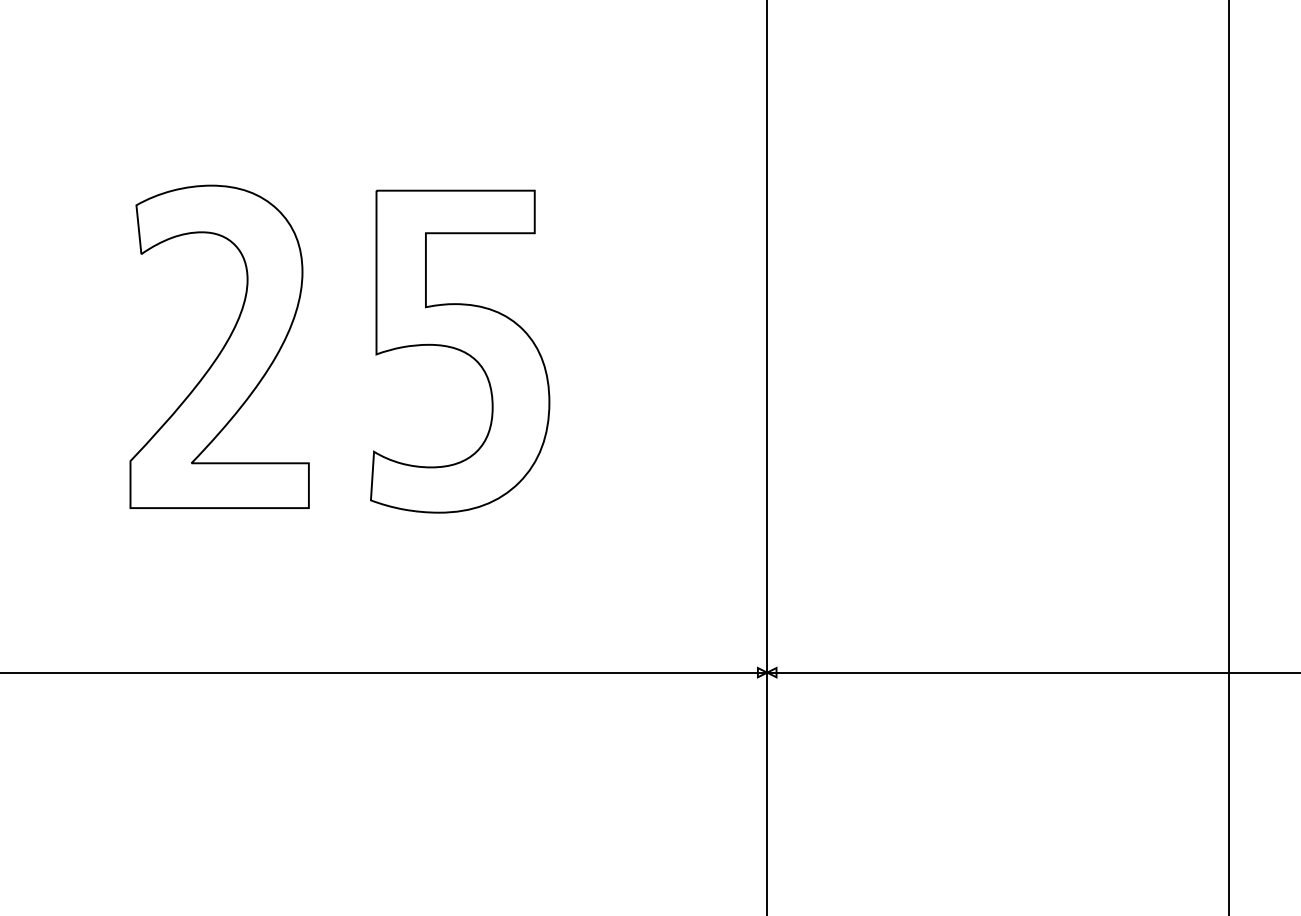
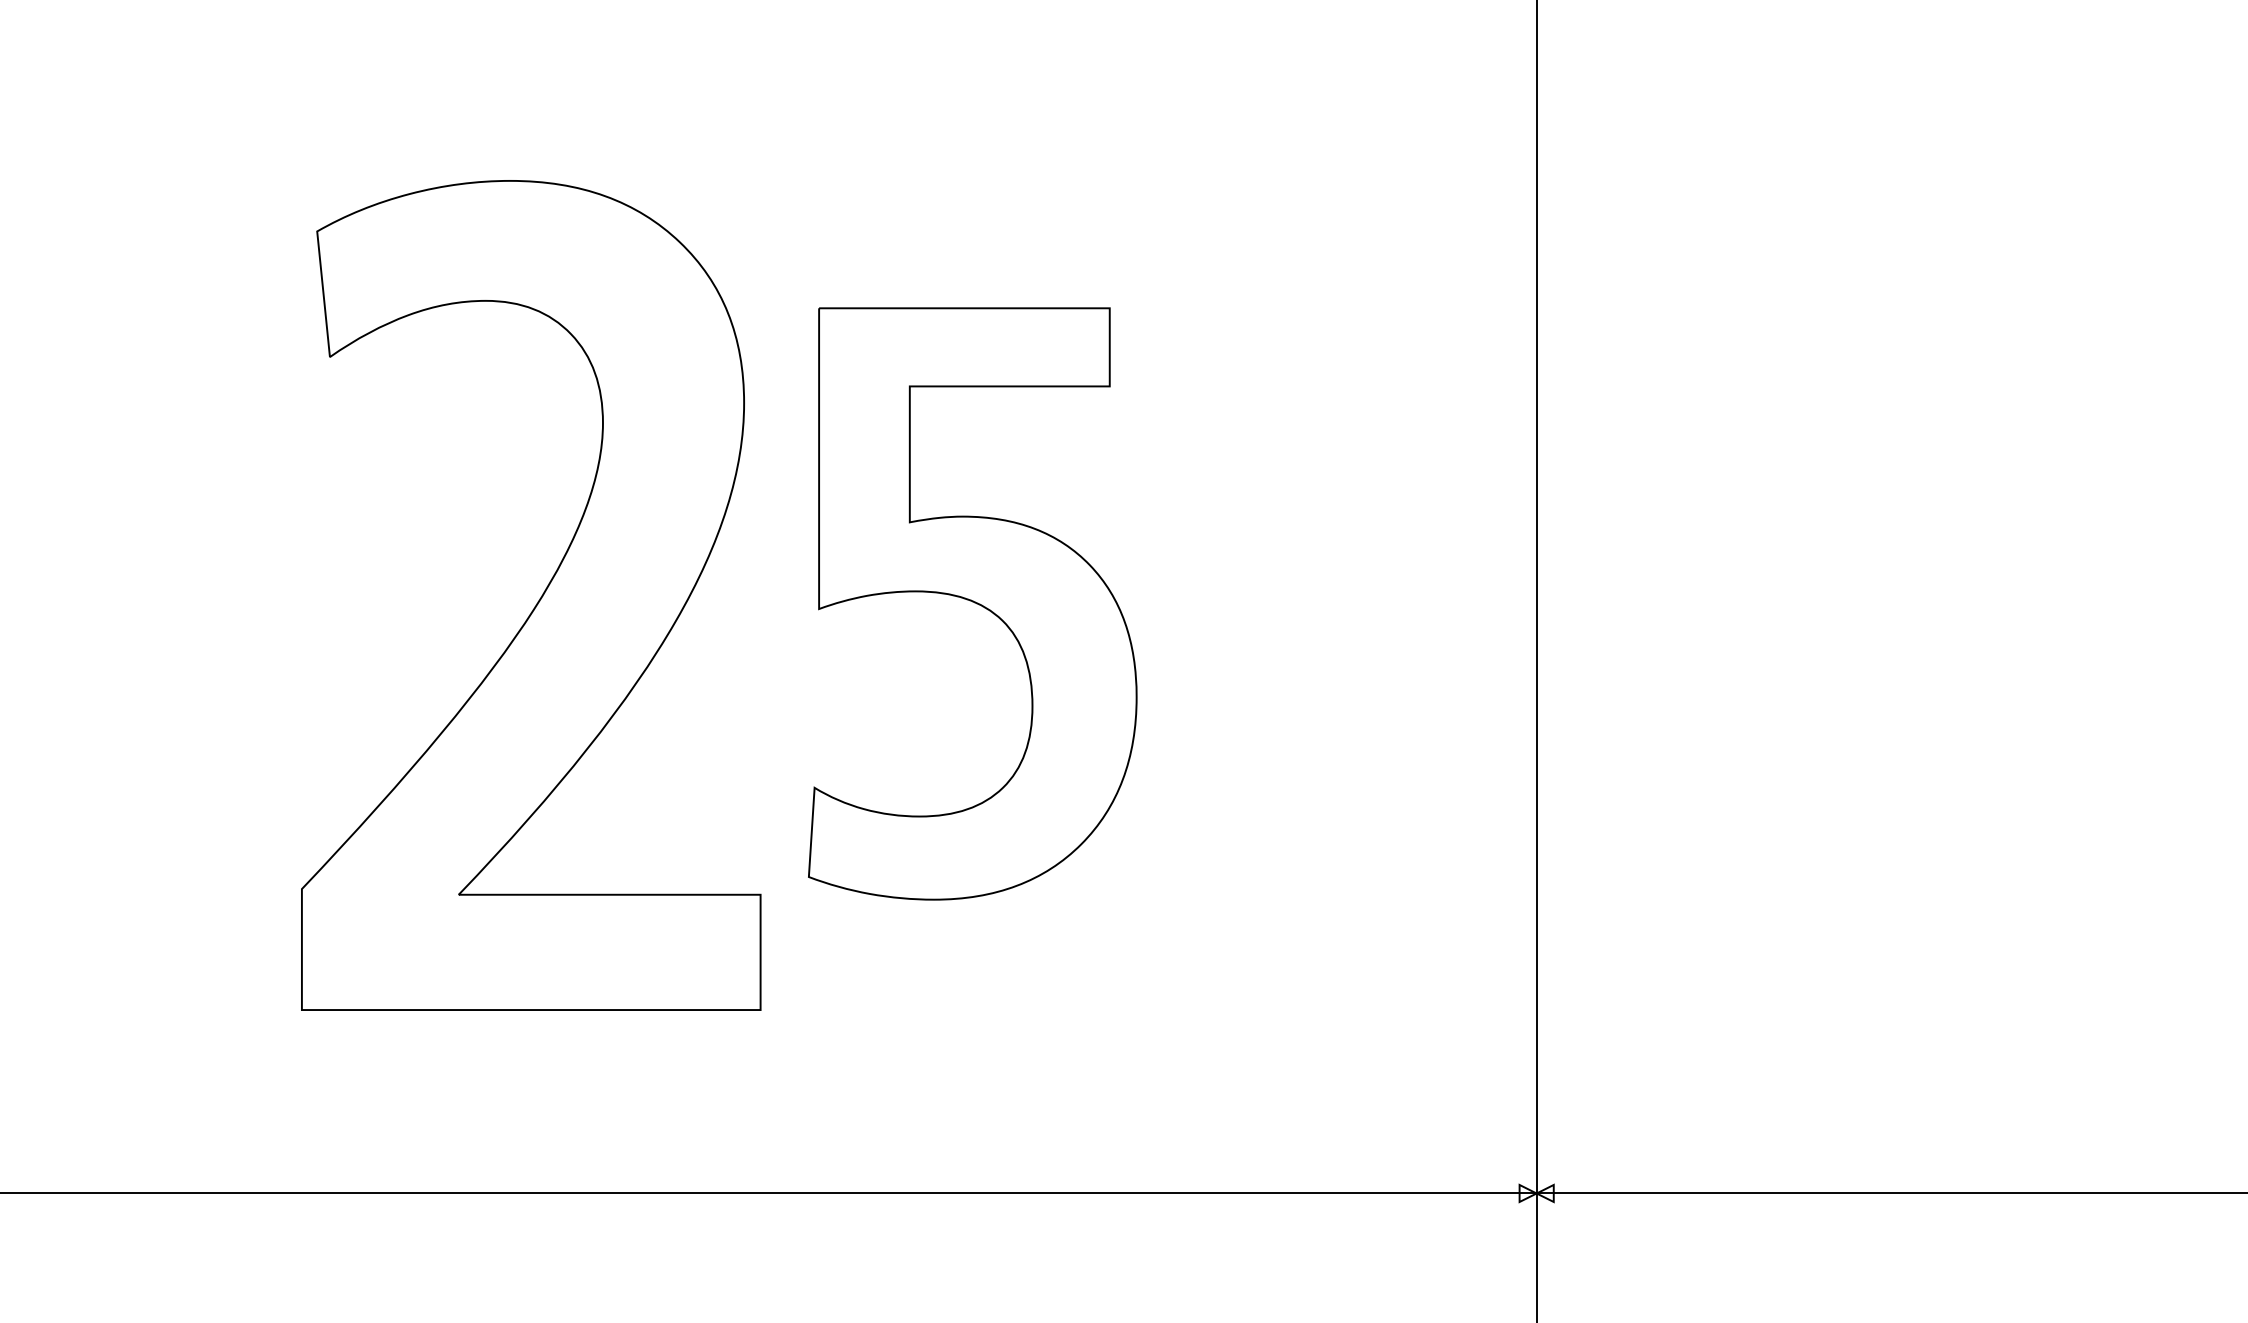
part: (219, 346) -> (530, 594), size x1.4

